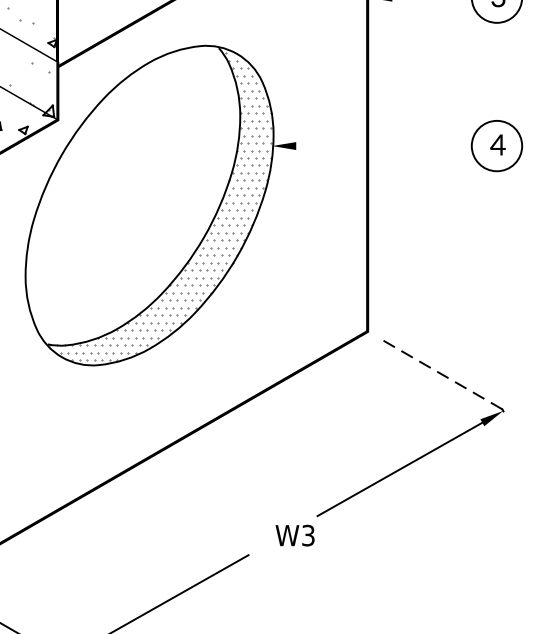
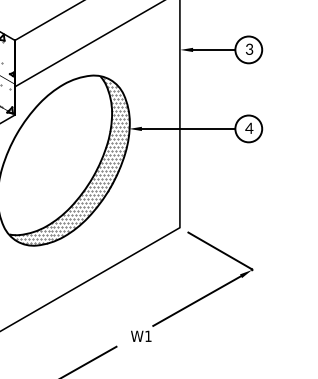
line: (383, 145) -> (188, 128), added
line: (441, 374) -> (219, 250), dashed -> solid
text: (308, 535) -> (148, 336), W3 -> W1

